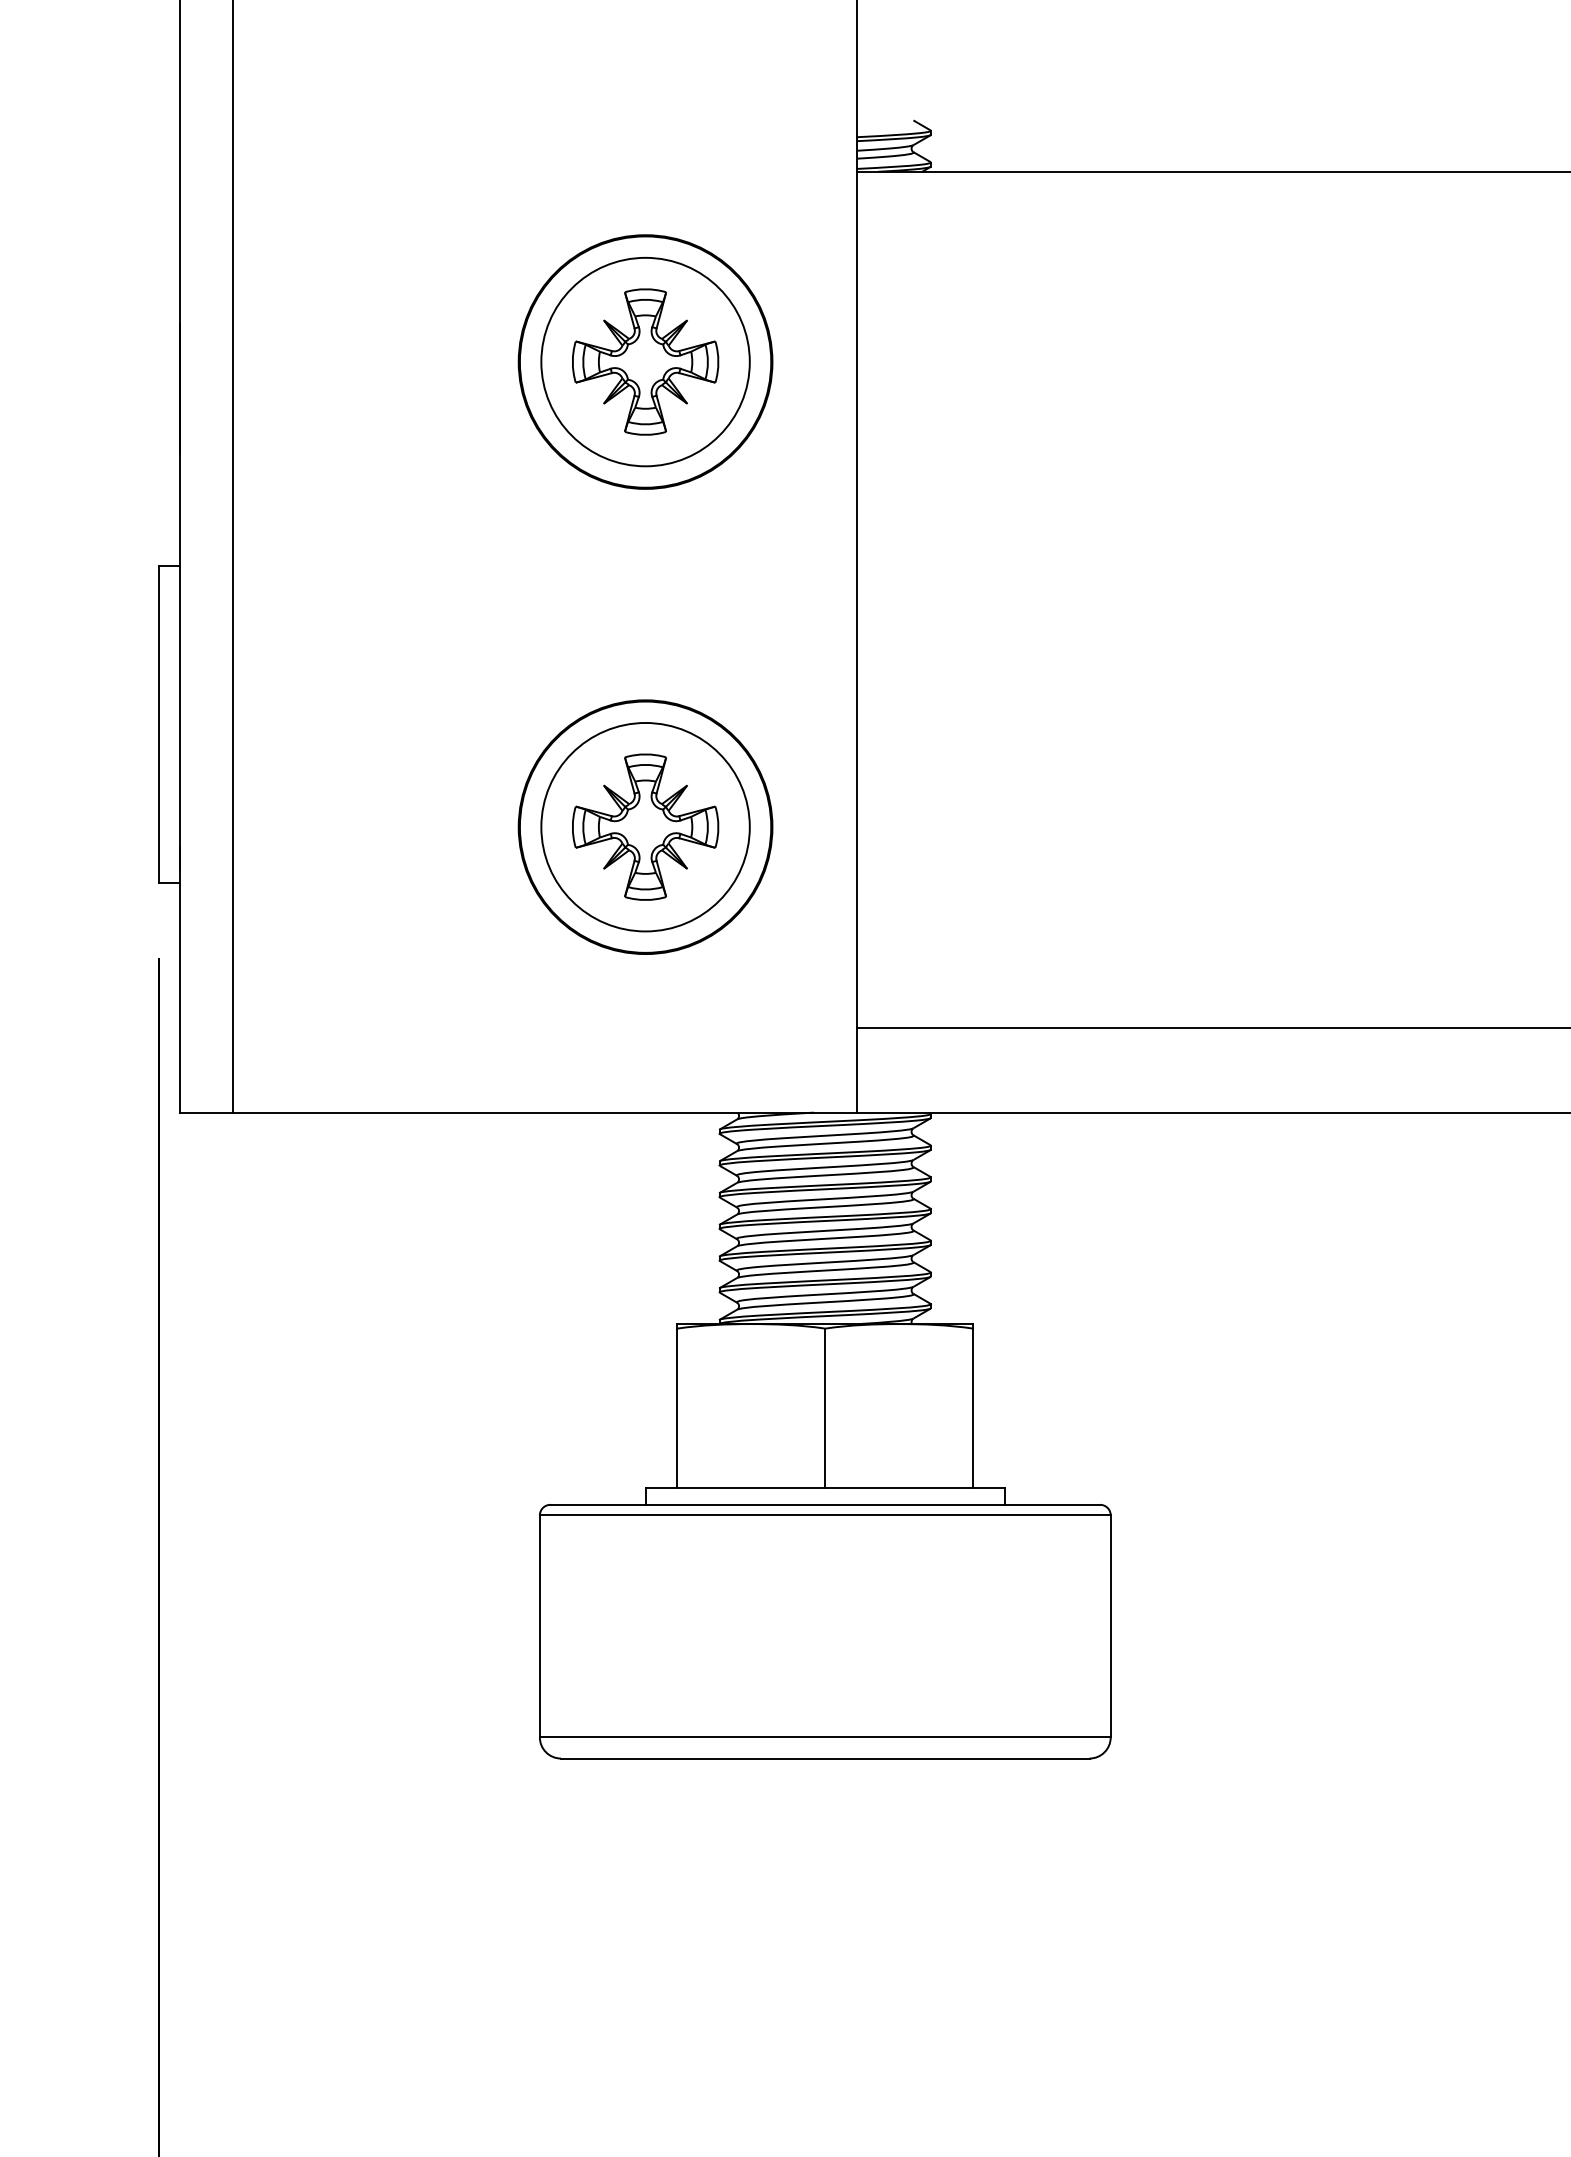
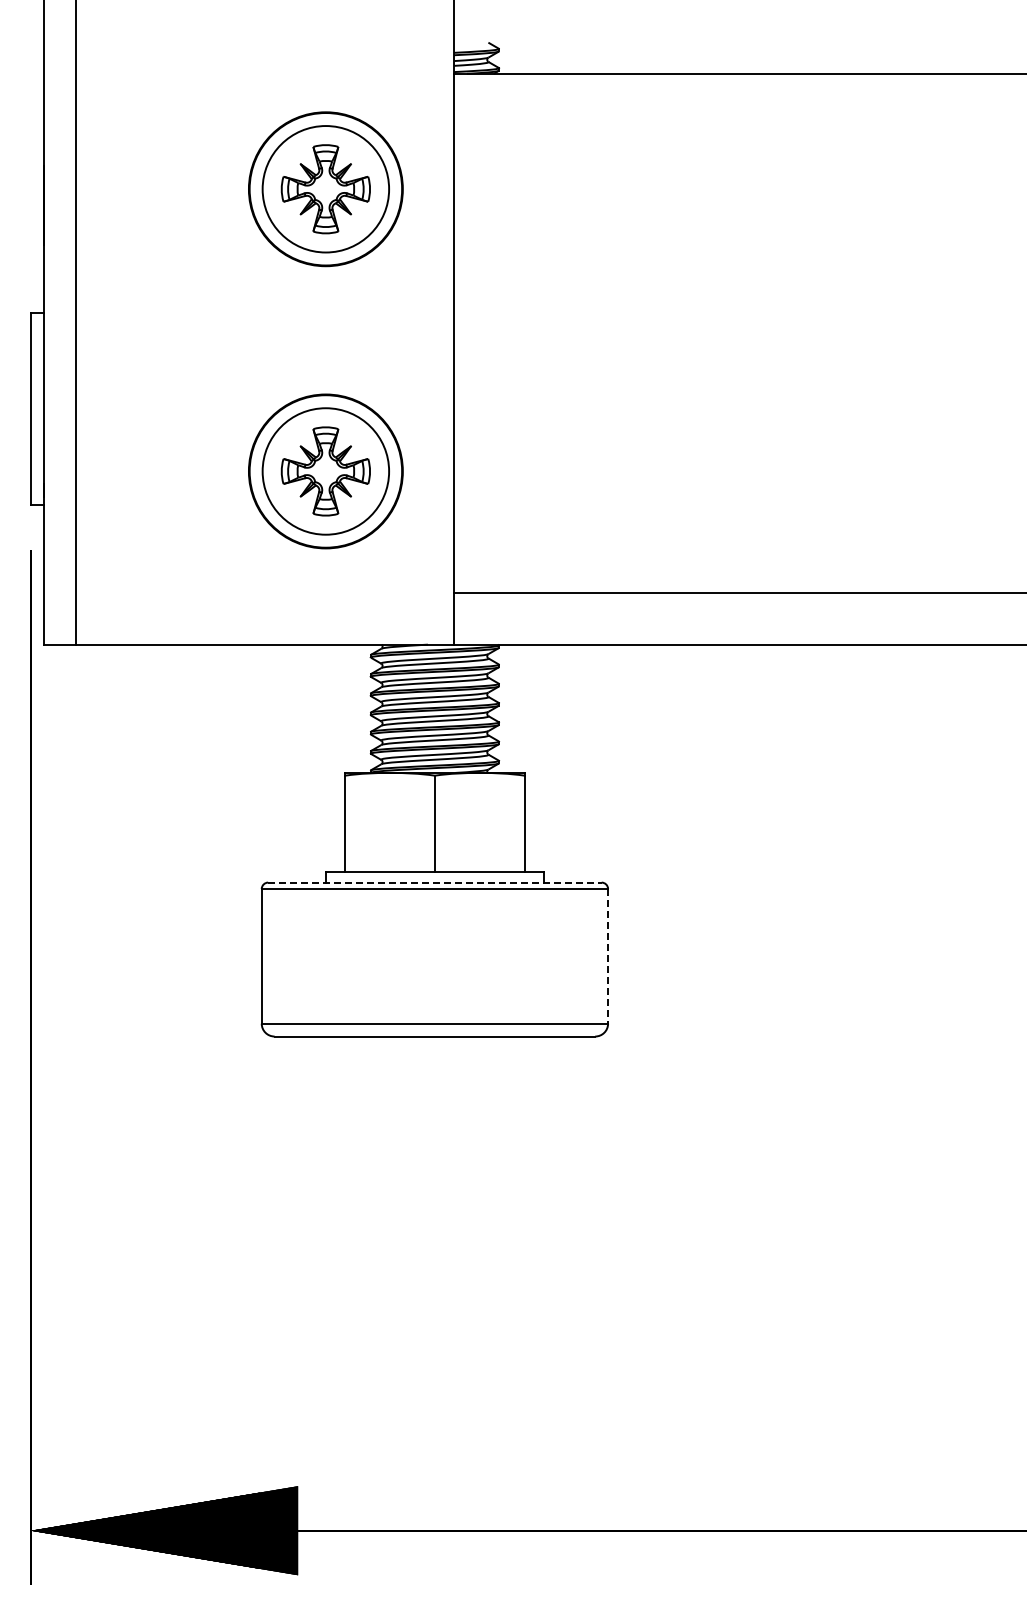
line: (824, 1504) -> (434, 882), solid -> dashed
line: (1111, 1626) -> (608, 956), solid -> dashed

